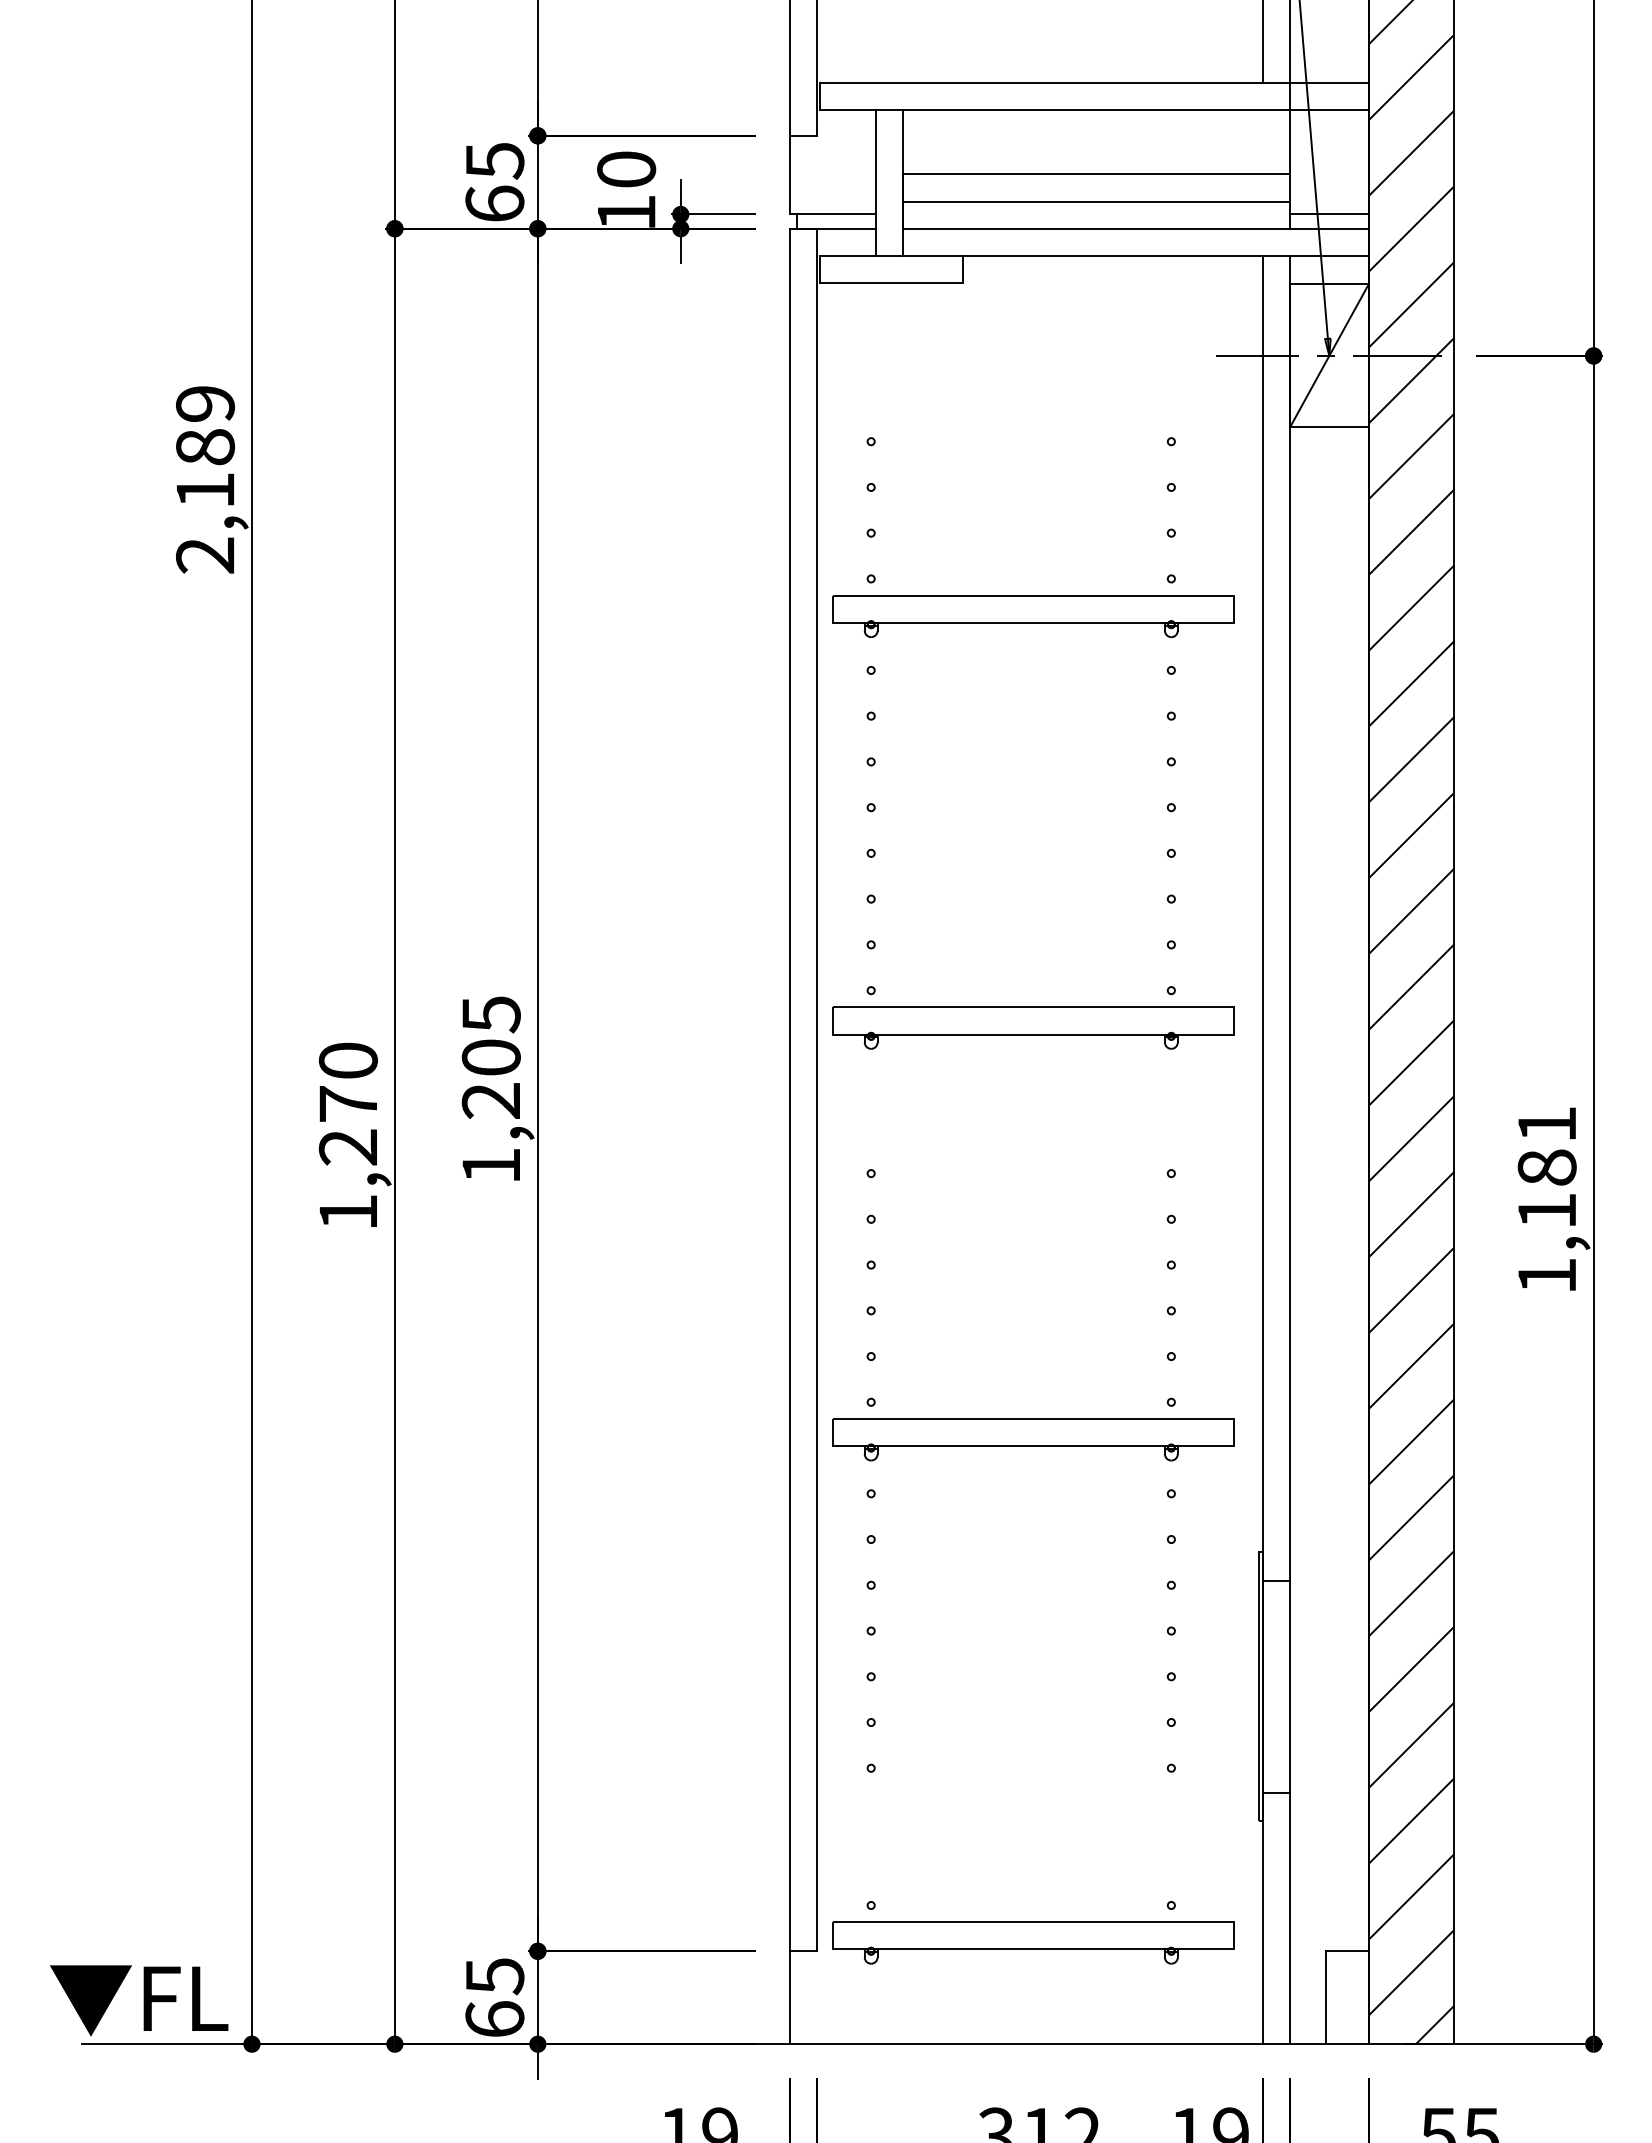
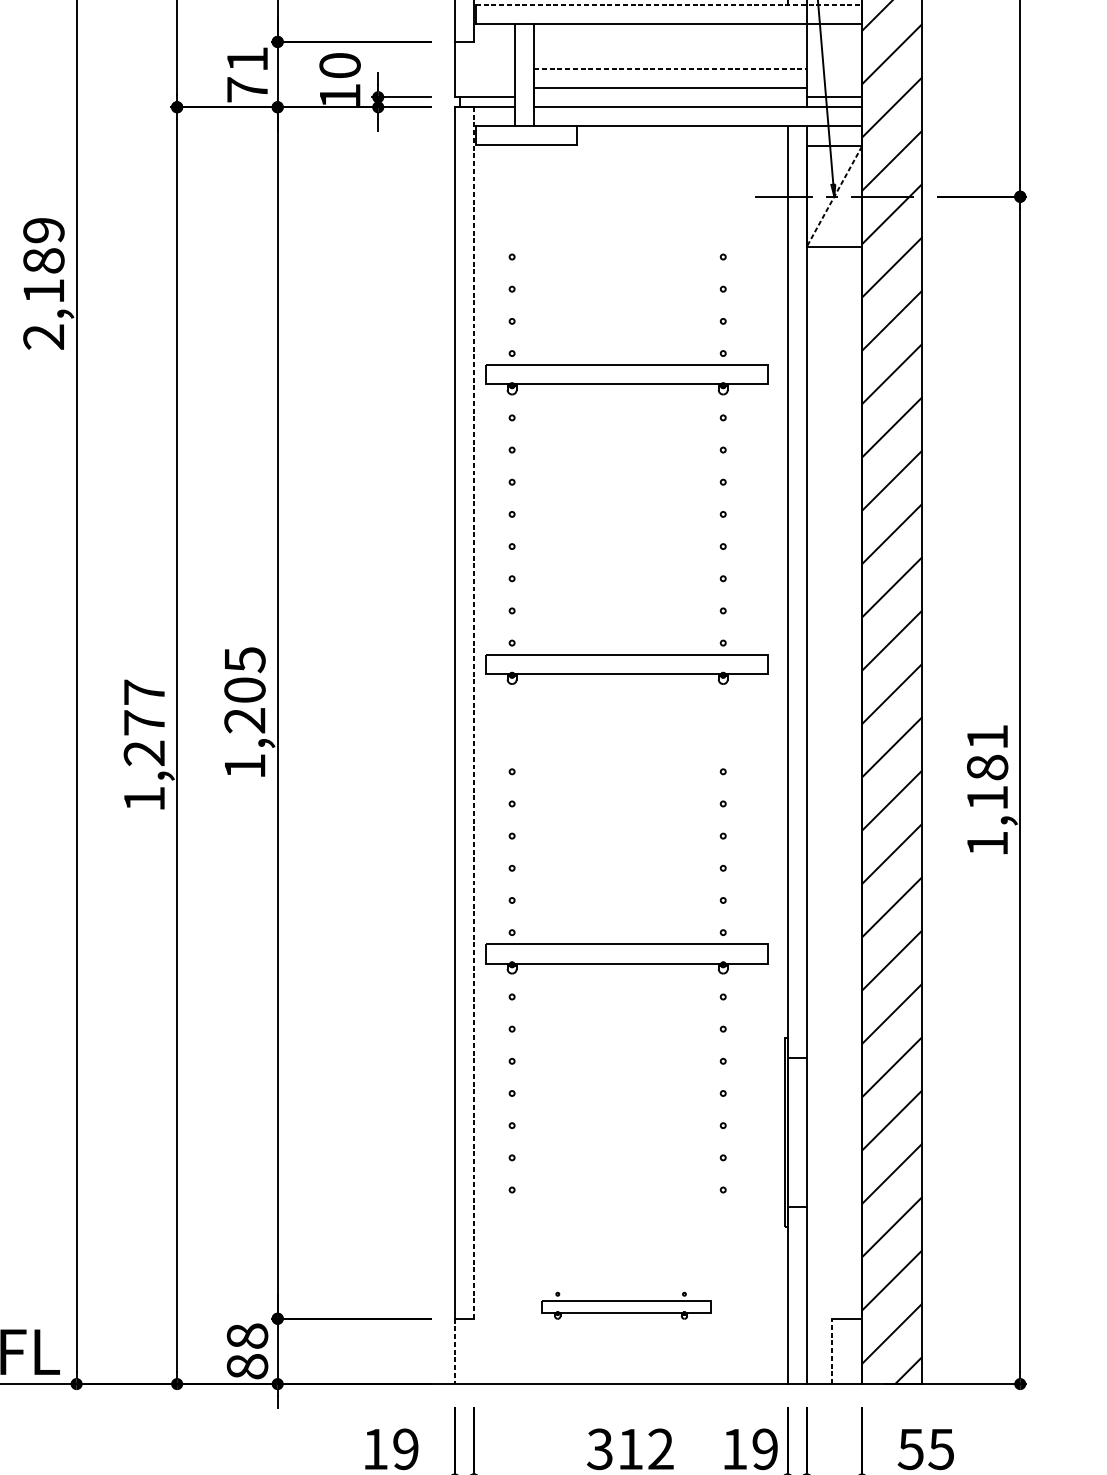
line: (1094, 82) -> (669, 4), solid -> dashed
line: (1096, 174) -> (670, 69), solid -> dashed
text: (494, 182) -> (247, 74), 65 -> 71
line: (1329, 355) -> (834, 196), solid -> dashed
text: (347, 1060) -> (143, 692), 1,270 -> 1,277
line: (816, 1089) -> (473, 712), solid -> dashed
part: (1033, 1932) -> (626, 1305), size x0.6
text: (494, 1997) -> (247, 1351), 65 -> 88
line: (1325, 1997) -> (831, 1351), solid -> dashed
line: (789, 1998) -> (454, 1351), solid -> dashed

